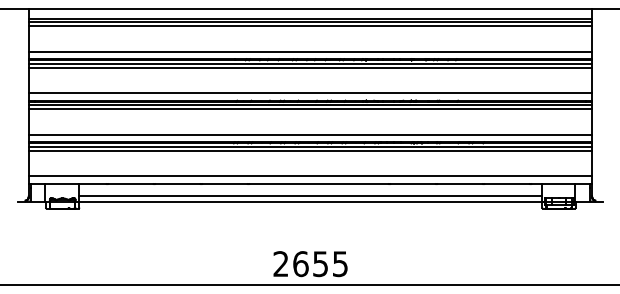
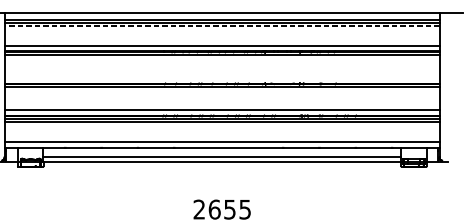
line: (310, 26) -> (222, 26), solid -> dashed
line: (310, 67) -> (222, 57), removed
line: (310, 93) -> (222, 77), removed
line: (310, 109) -> (222, 90), removed

